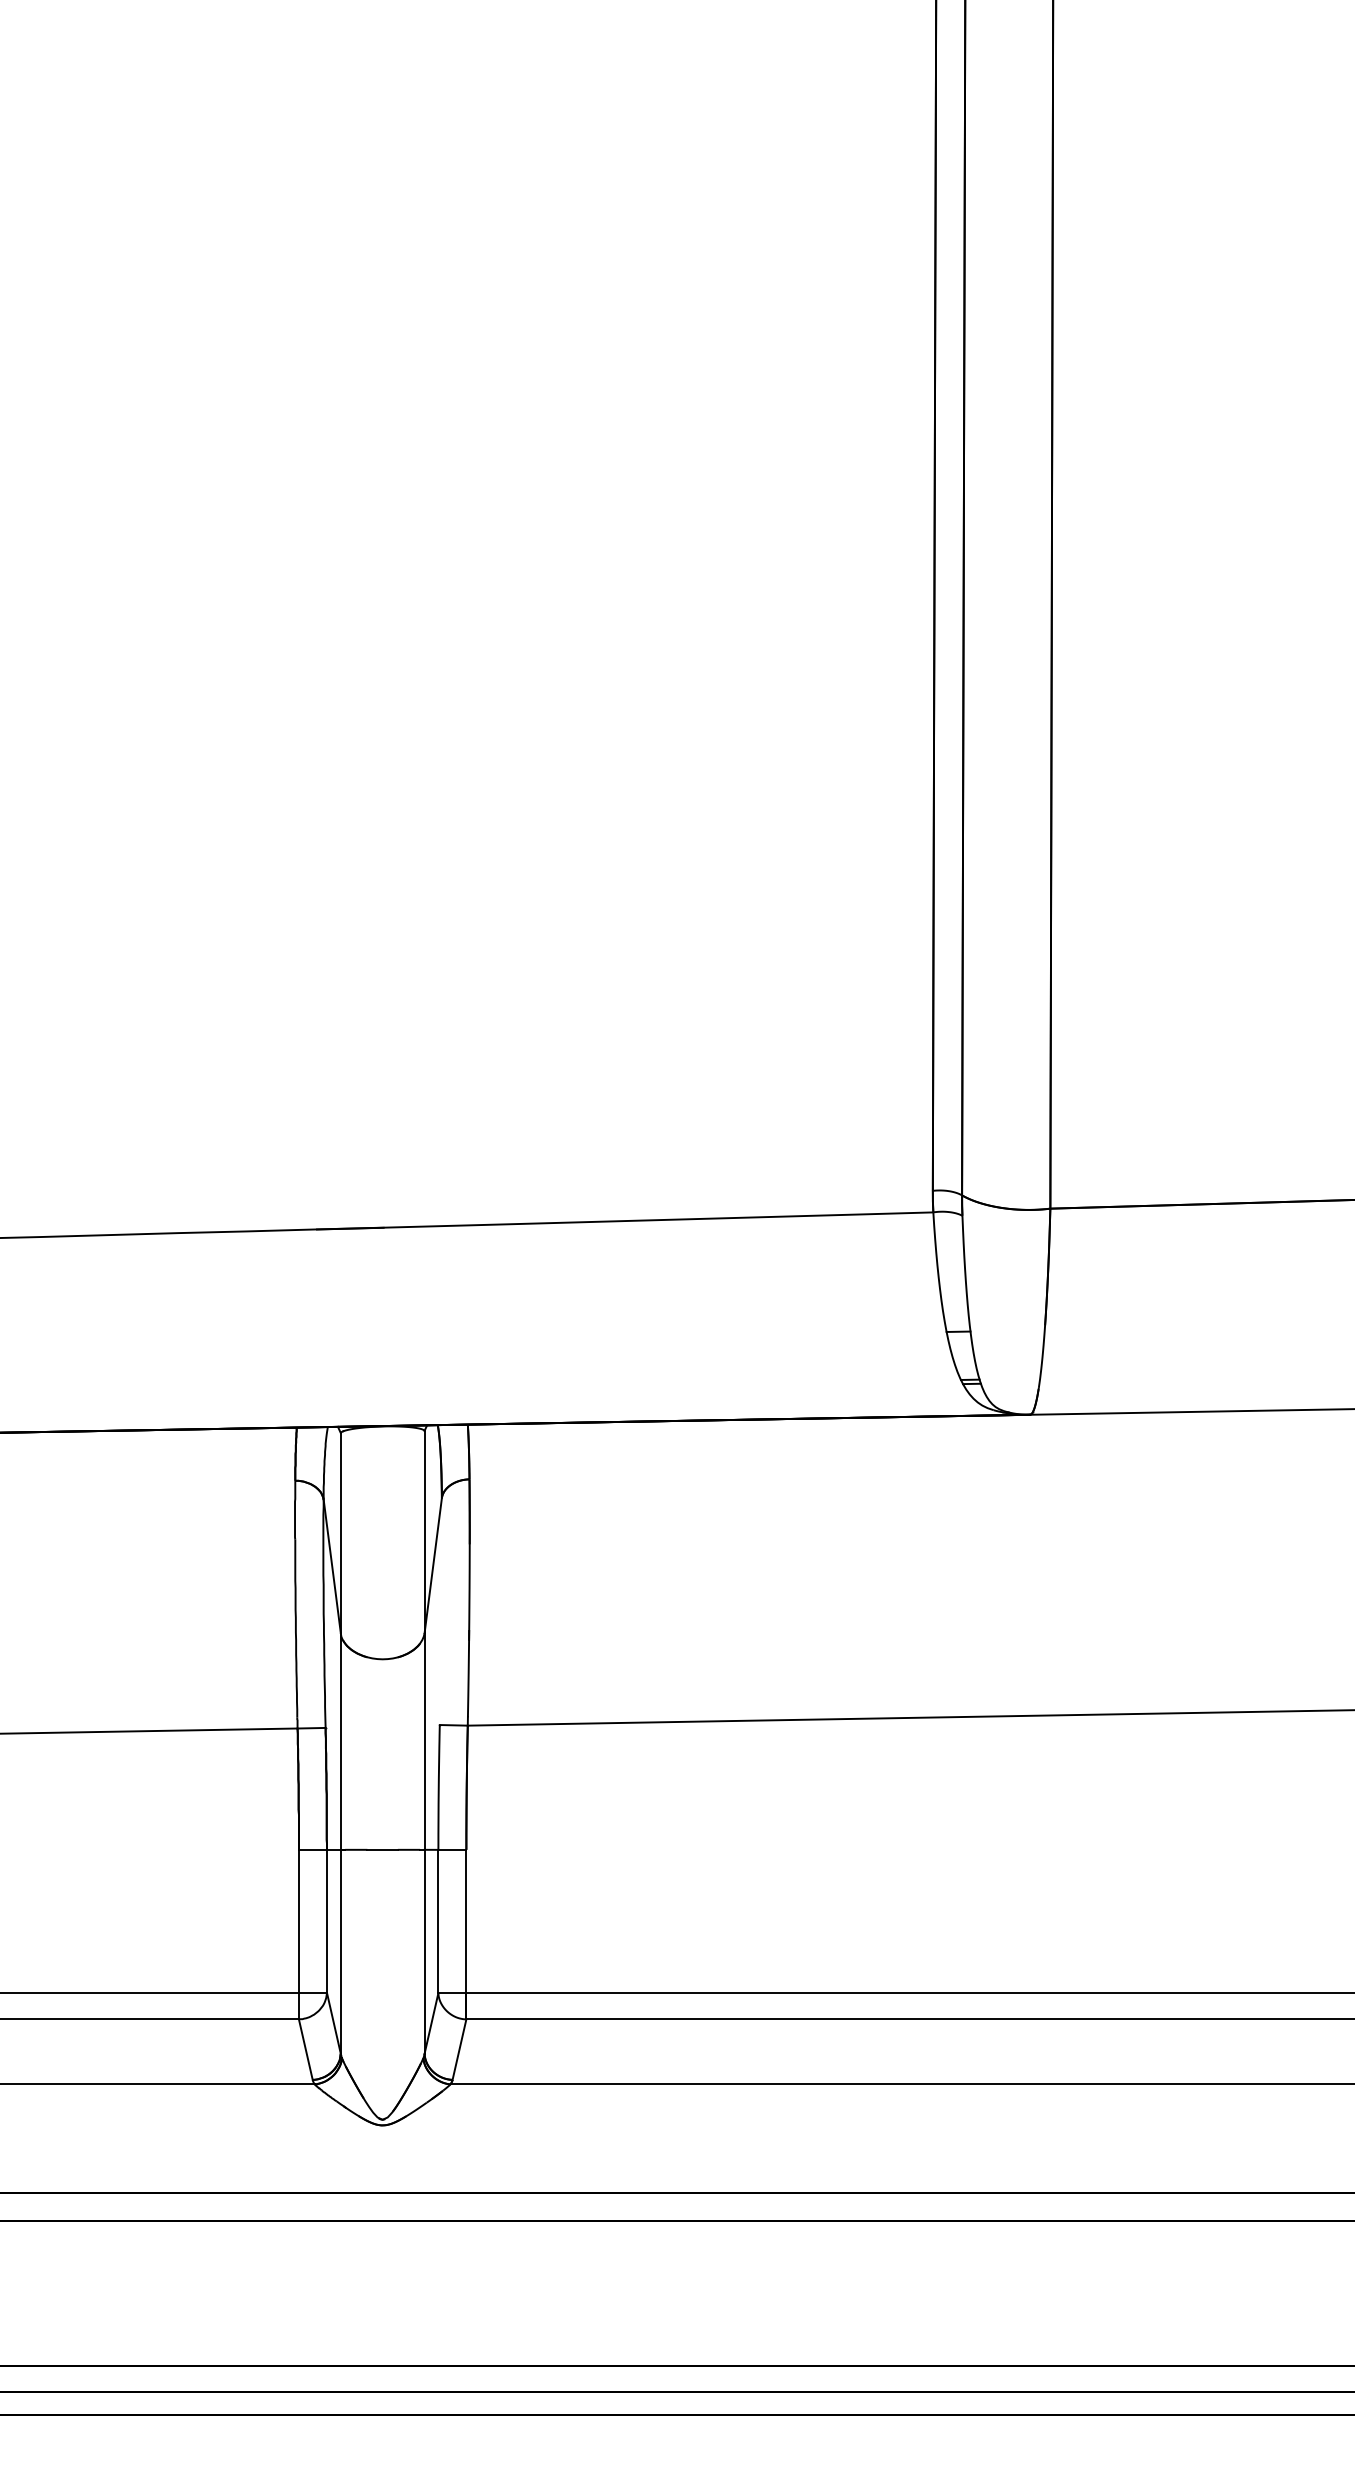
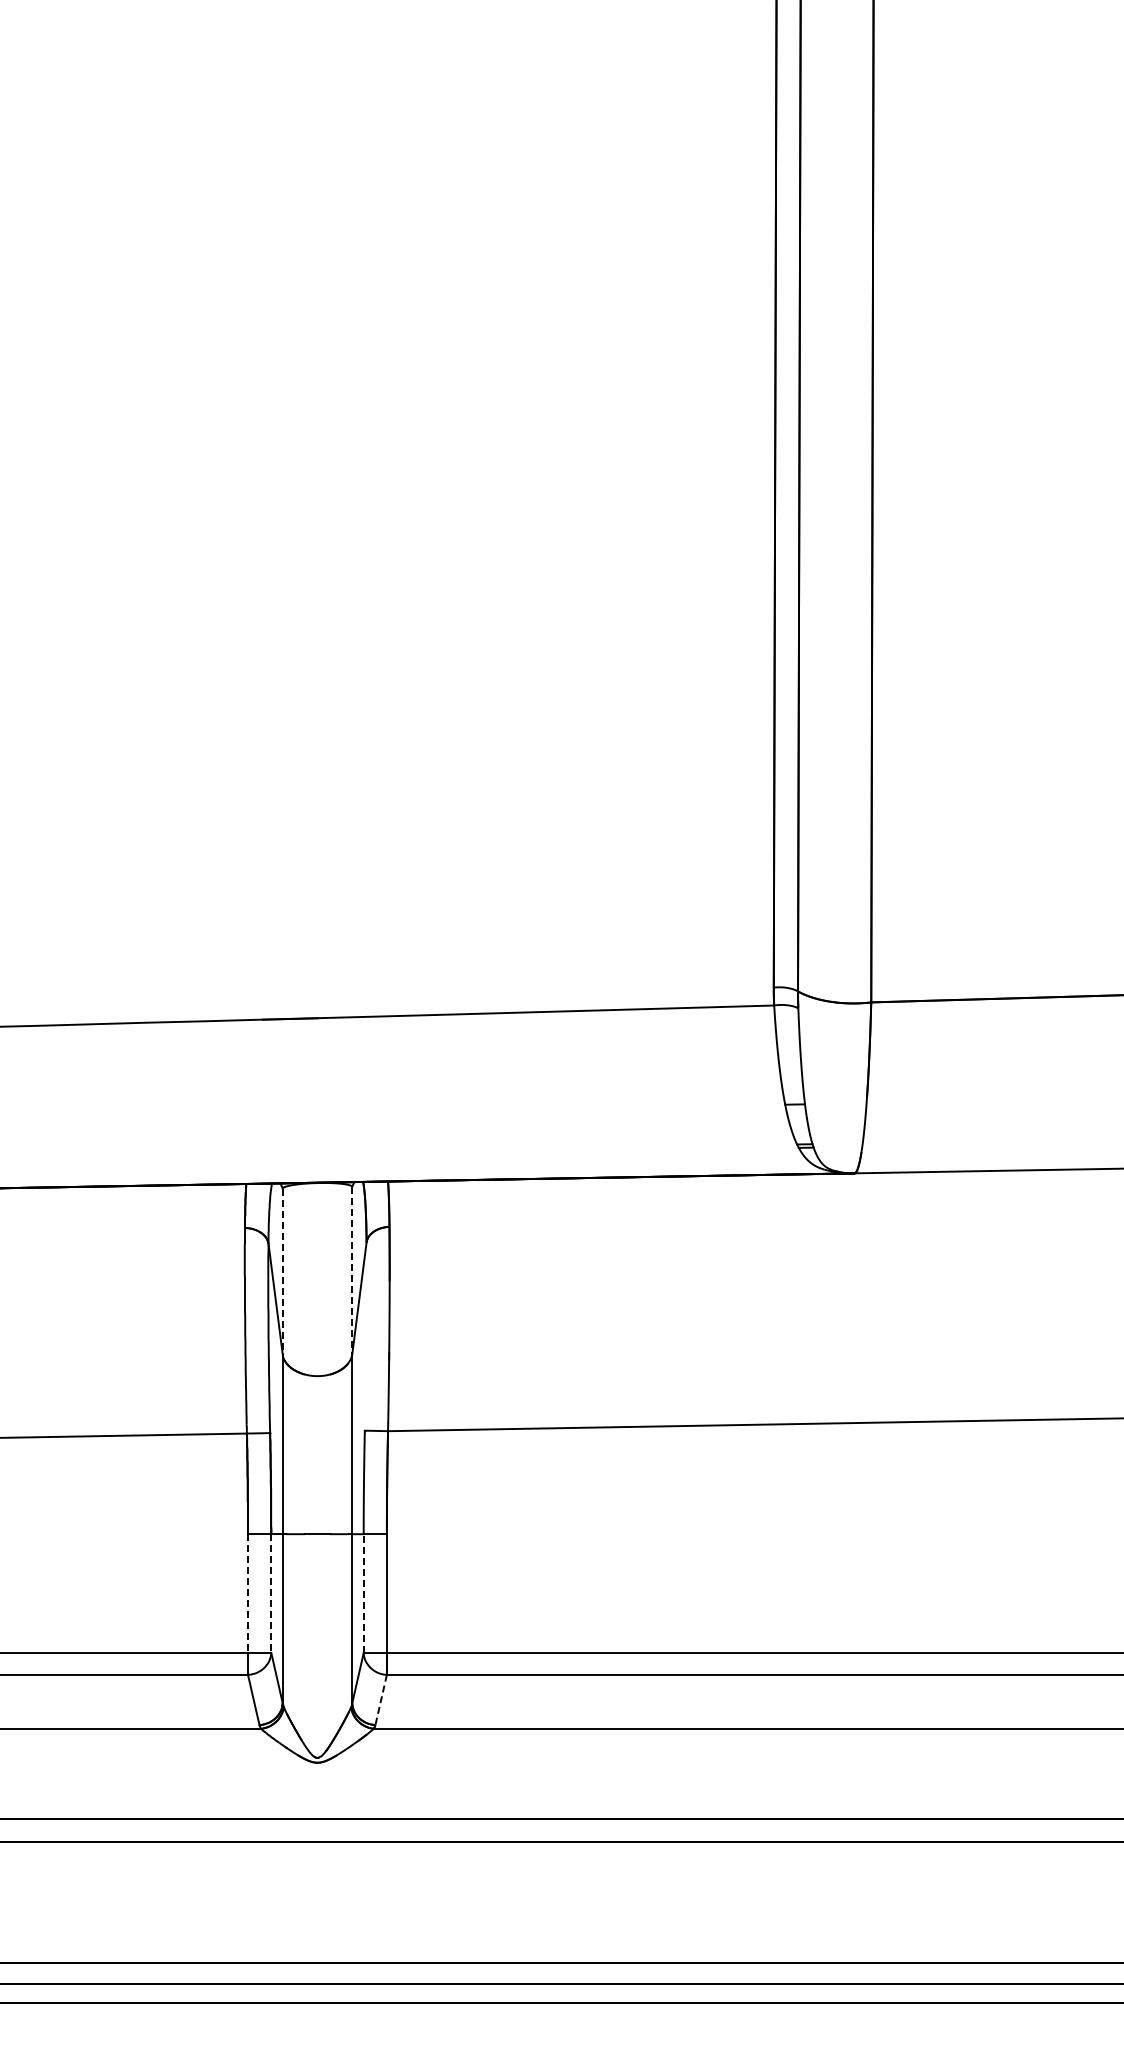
line: (424, 1531) -> (352, 1270), solid -> dashed
line: (340, 1533) -> (282, 1271), solid -> dashed
line: (438, 1921) -> (363, 1593), solid -> dashed
line: (299, 1922) -> (248, 1594), solid -> dashed
line: (327, 1922) -> (271, 1594), solid -> dashed
line: (459, 2049) -> (381, 1699), solid -> dashed

